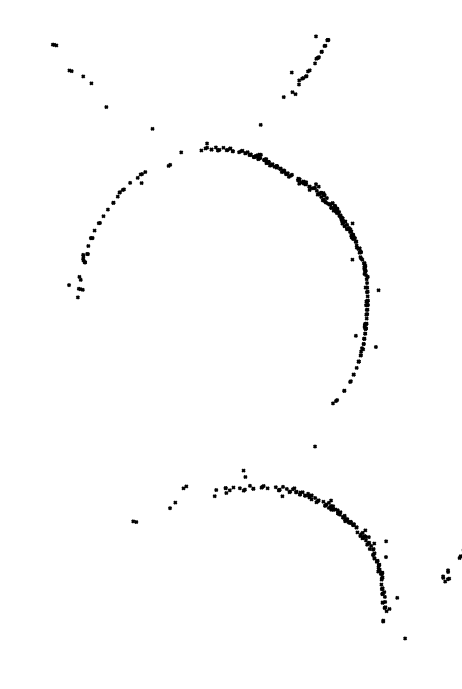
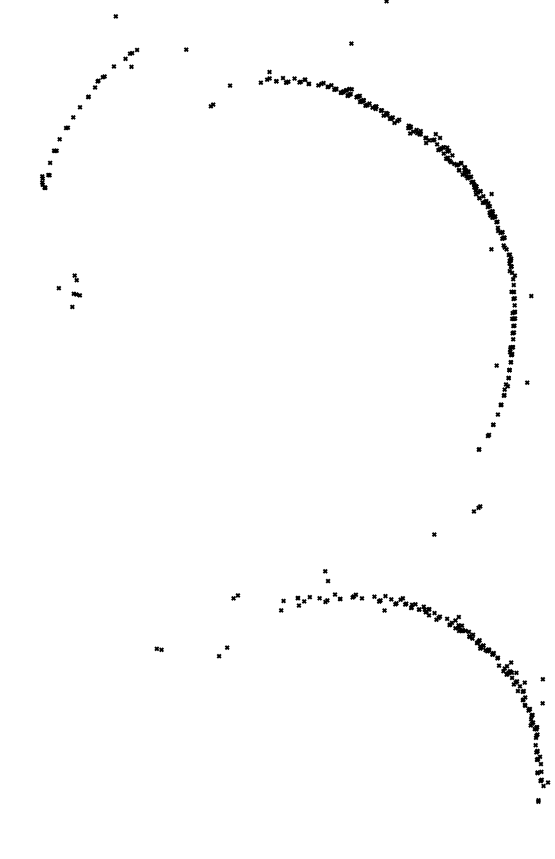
part: (108, 211) -> (80, 110), moved
part: (334, 401) -> (476, 508), moved
part: (172, 504) -> (222, 650), moved

